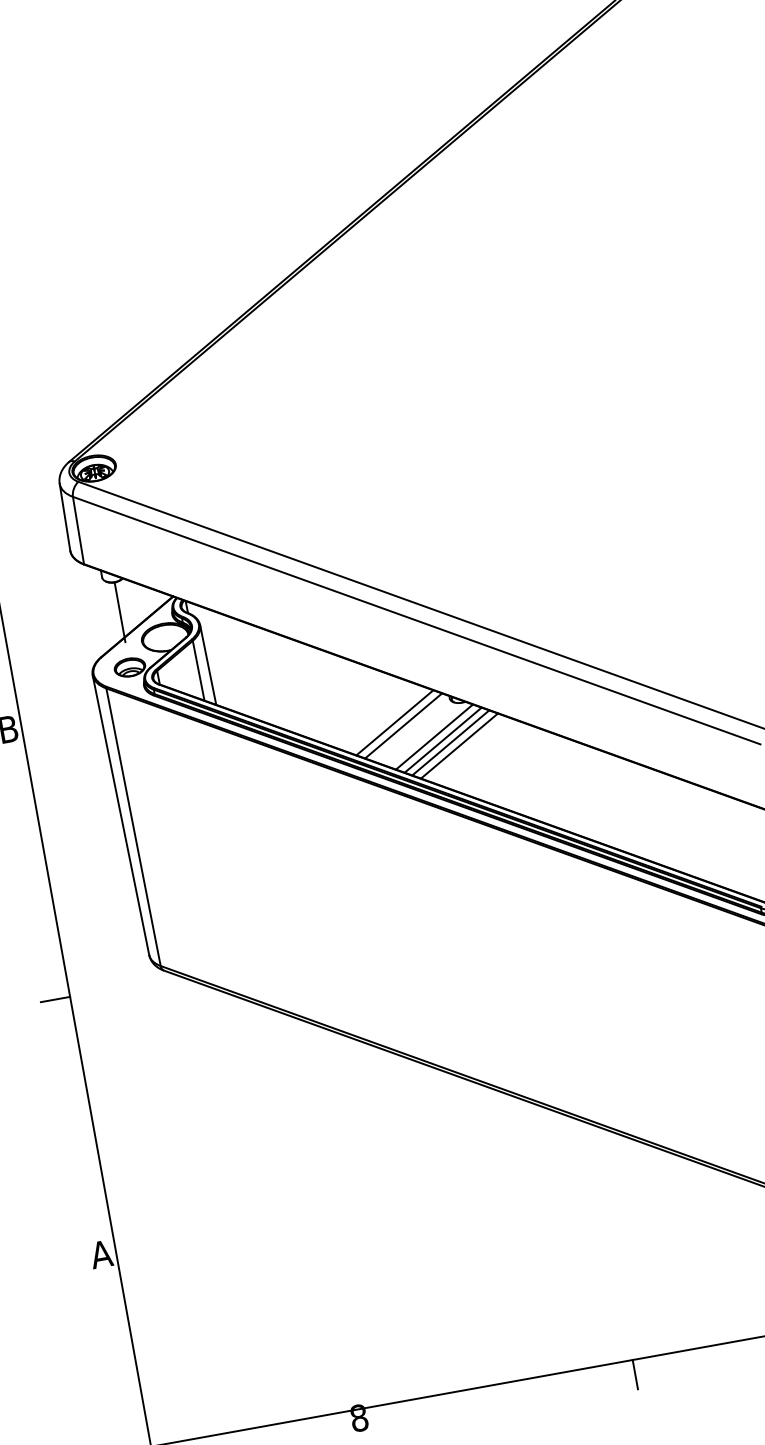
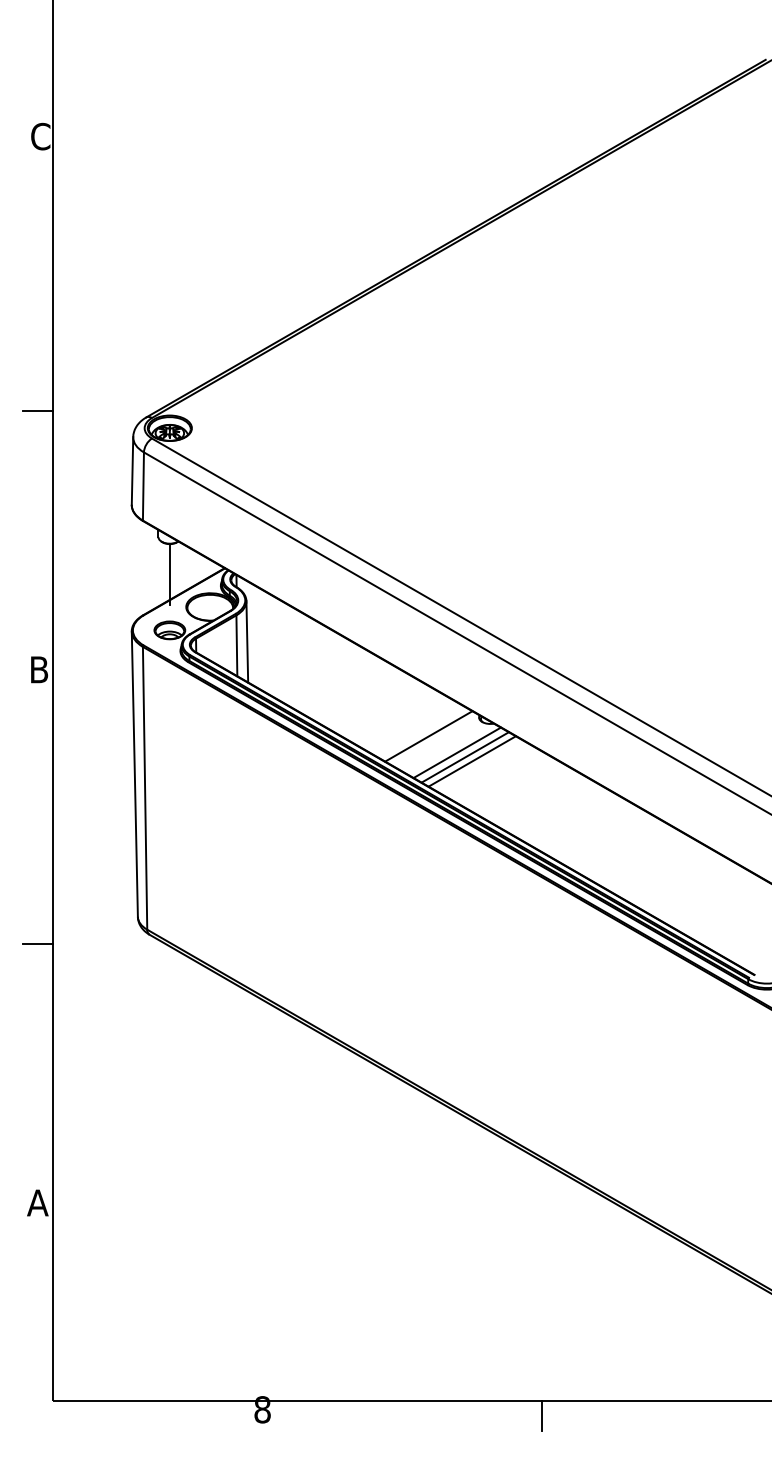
line: (394, 722) -> (420, 731), removed
line: (458, 745) -> (479, 765), removed

